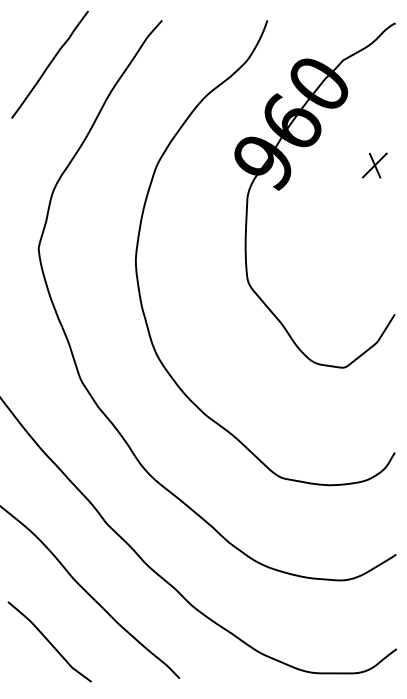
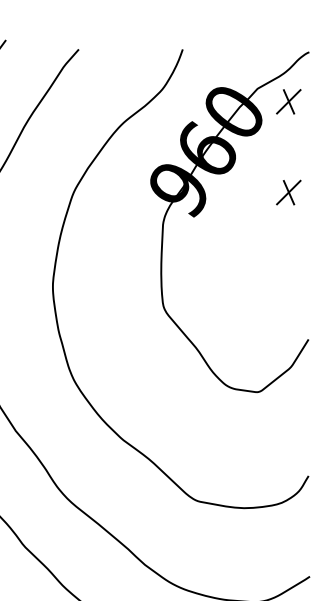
part: (374, 73) -> (288, 101), added

